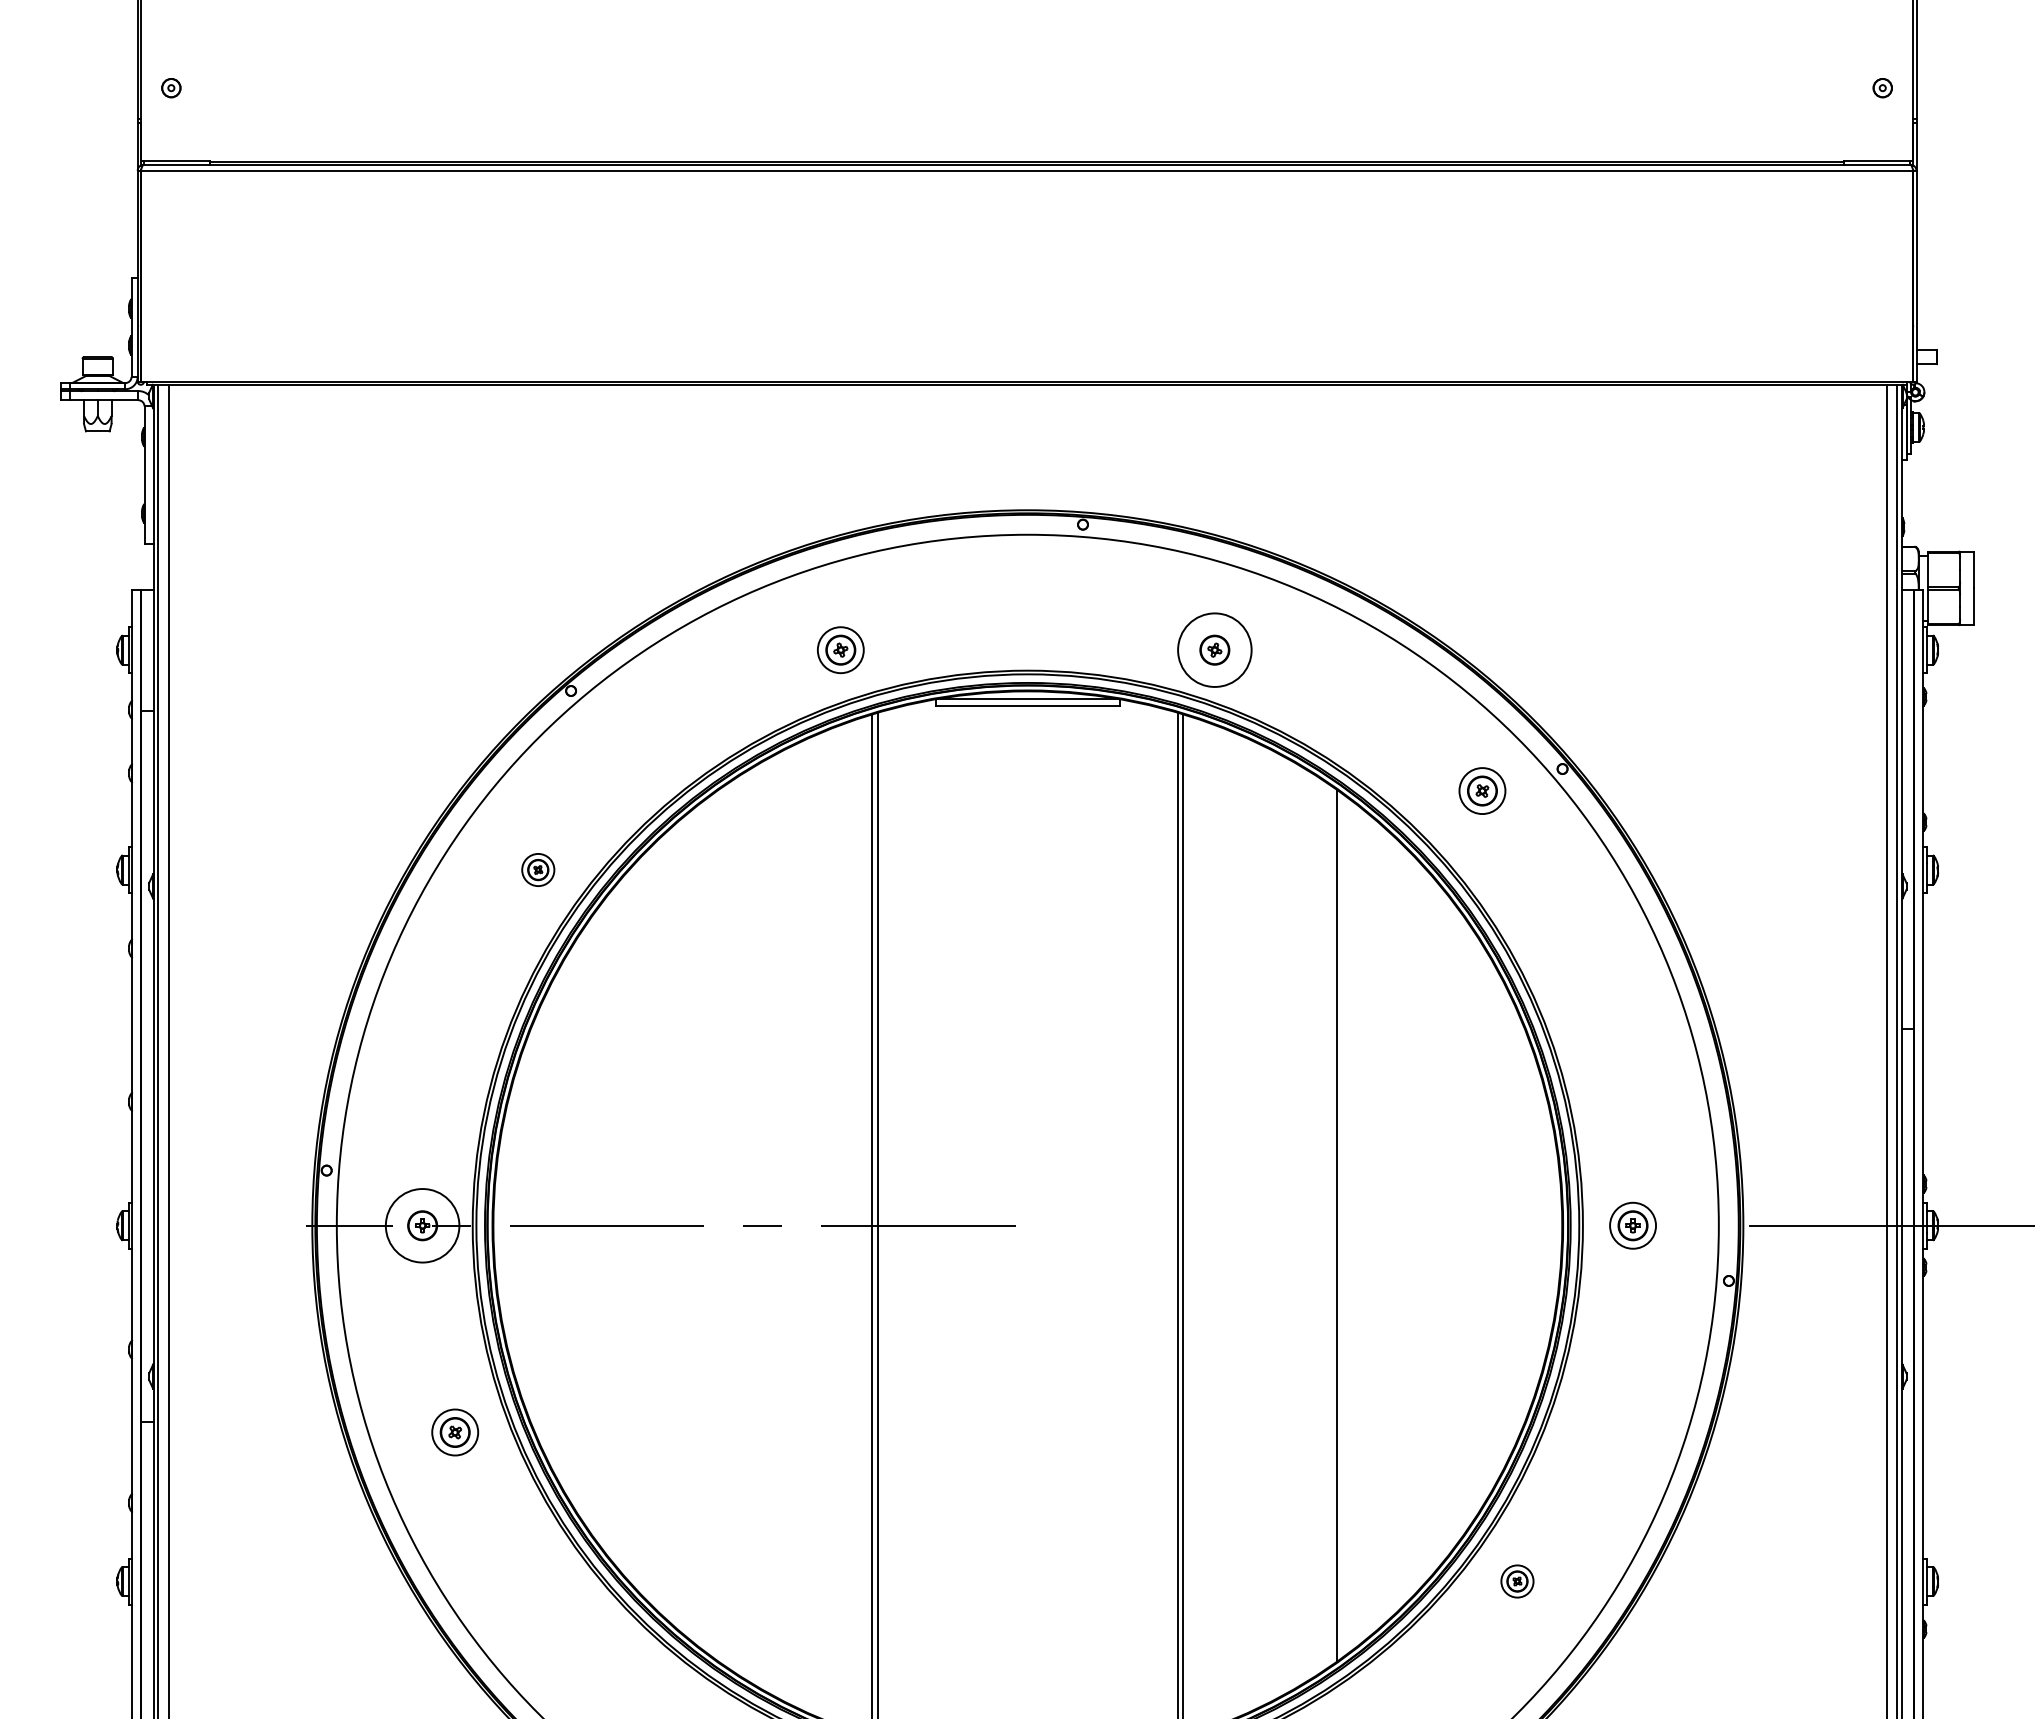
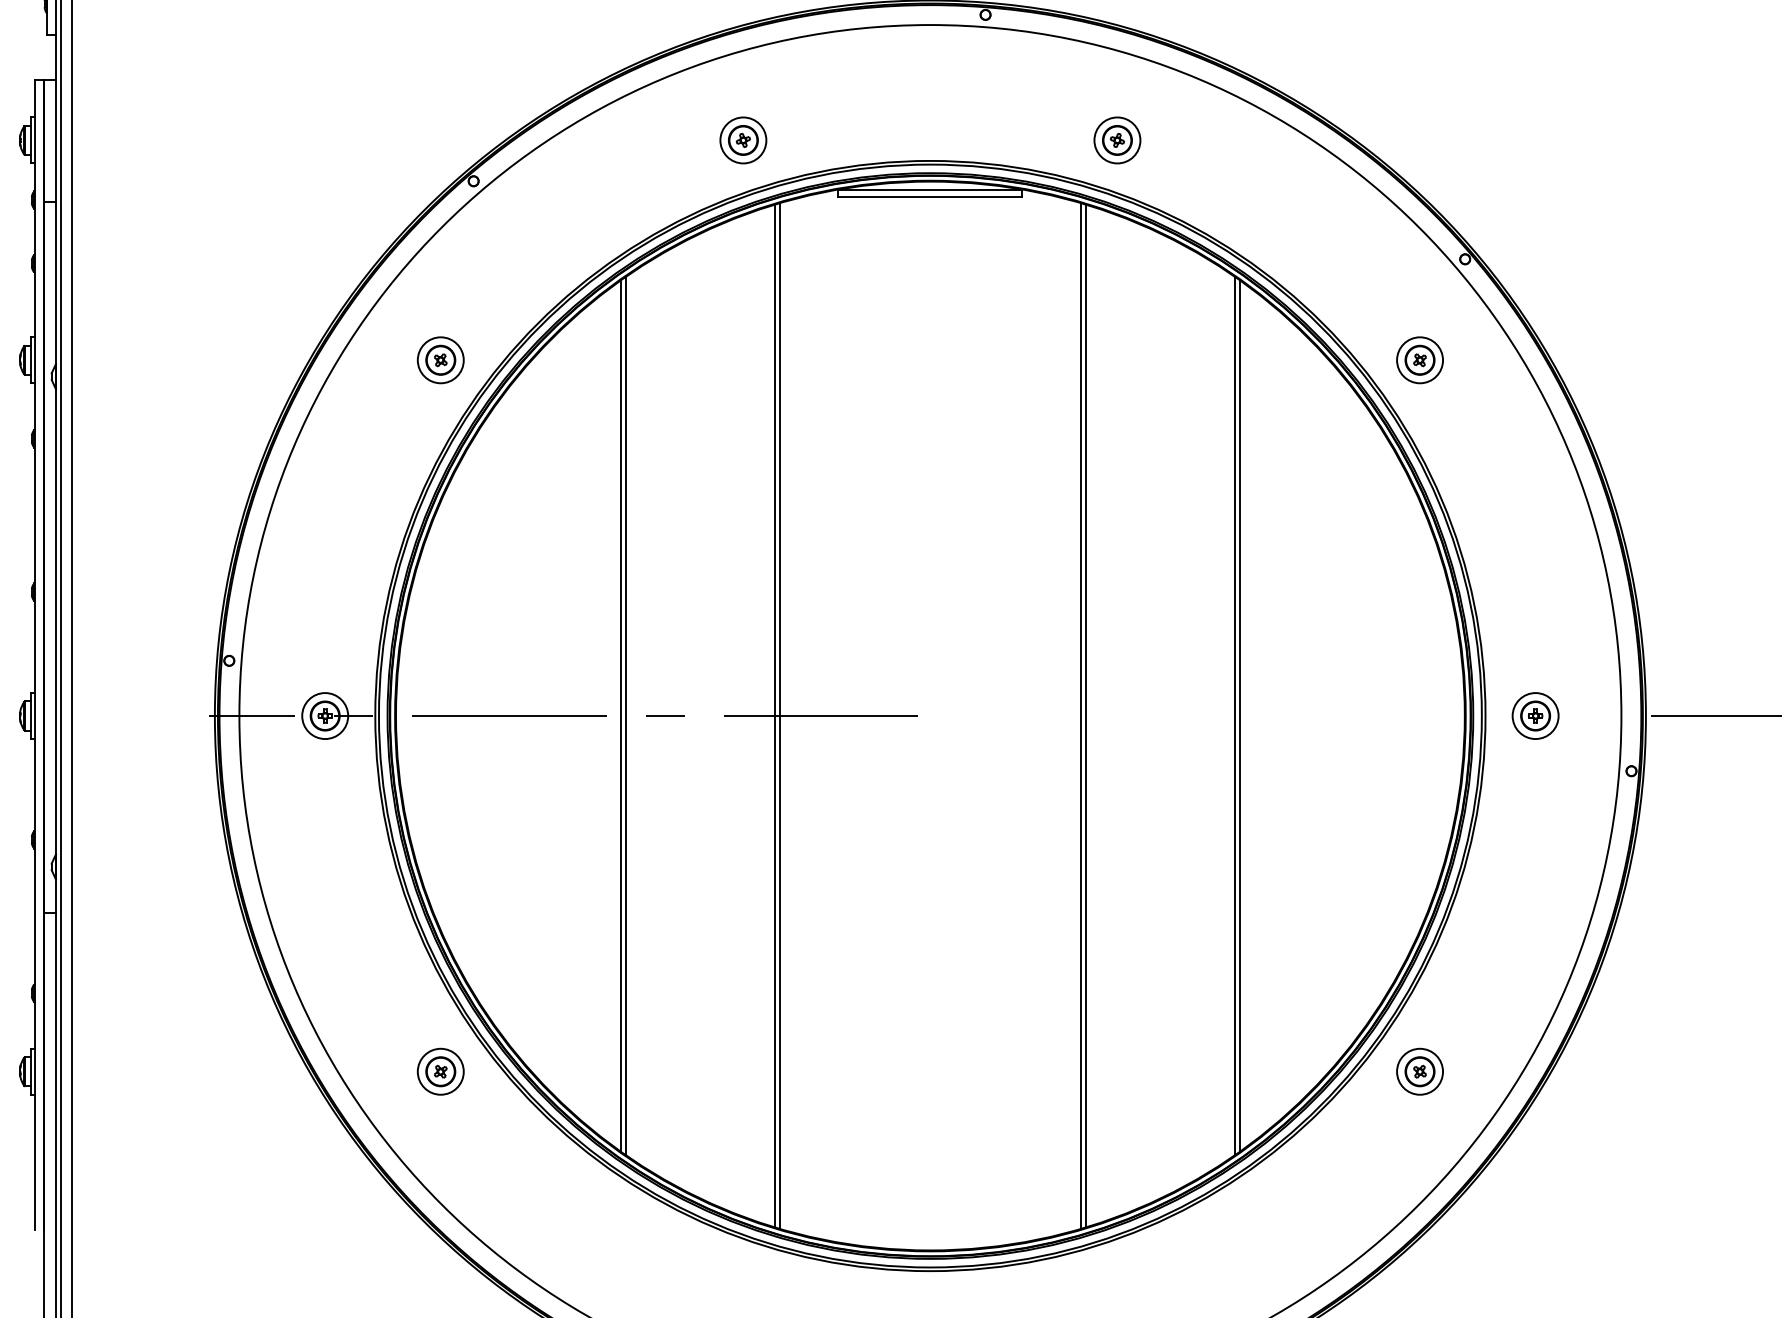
circle: (1214, 650) -> (1117, 140), size x0.62
part: (1482, 790) -> (1420, 359), moved
part: (538, 869) -> (441, 359), size x1.43
circle: (422, 1225) -> (325, 715), size x0.62
line: (718, 1225) -> (621, 715), added
line: (723, 1225) -> (626, 715), added
line: (1331, 1225) -> (1234, 715), added
part: (455, 1432) -> (441, 1071), moved
part: (1517, 1581) -> (1420, 1071), size x1.43

